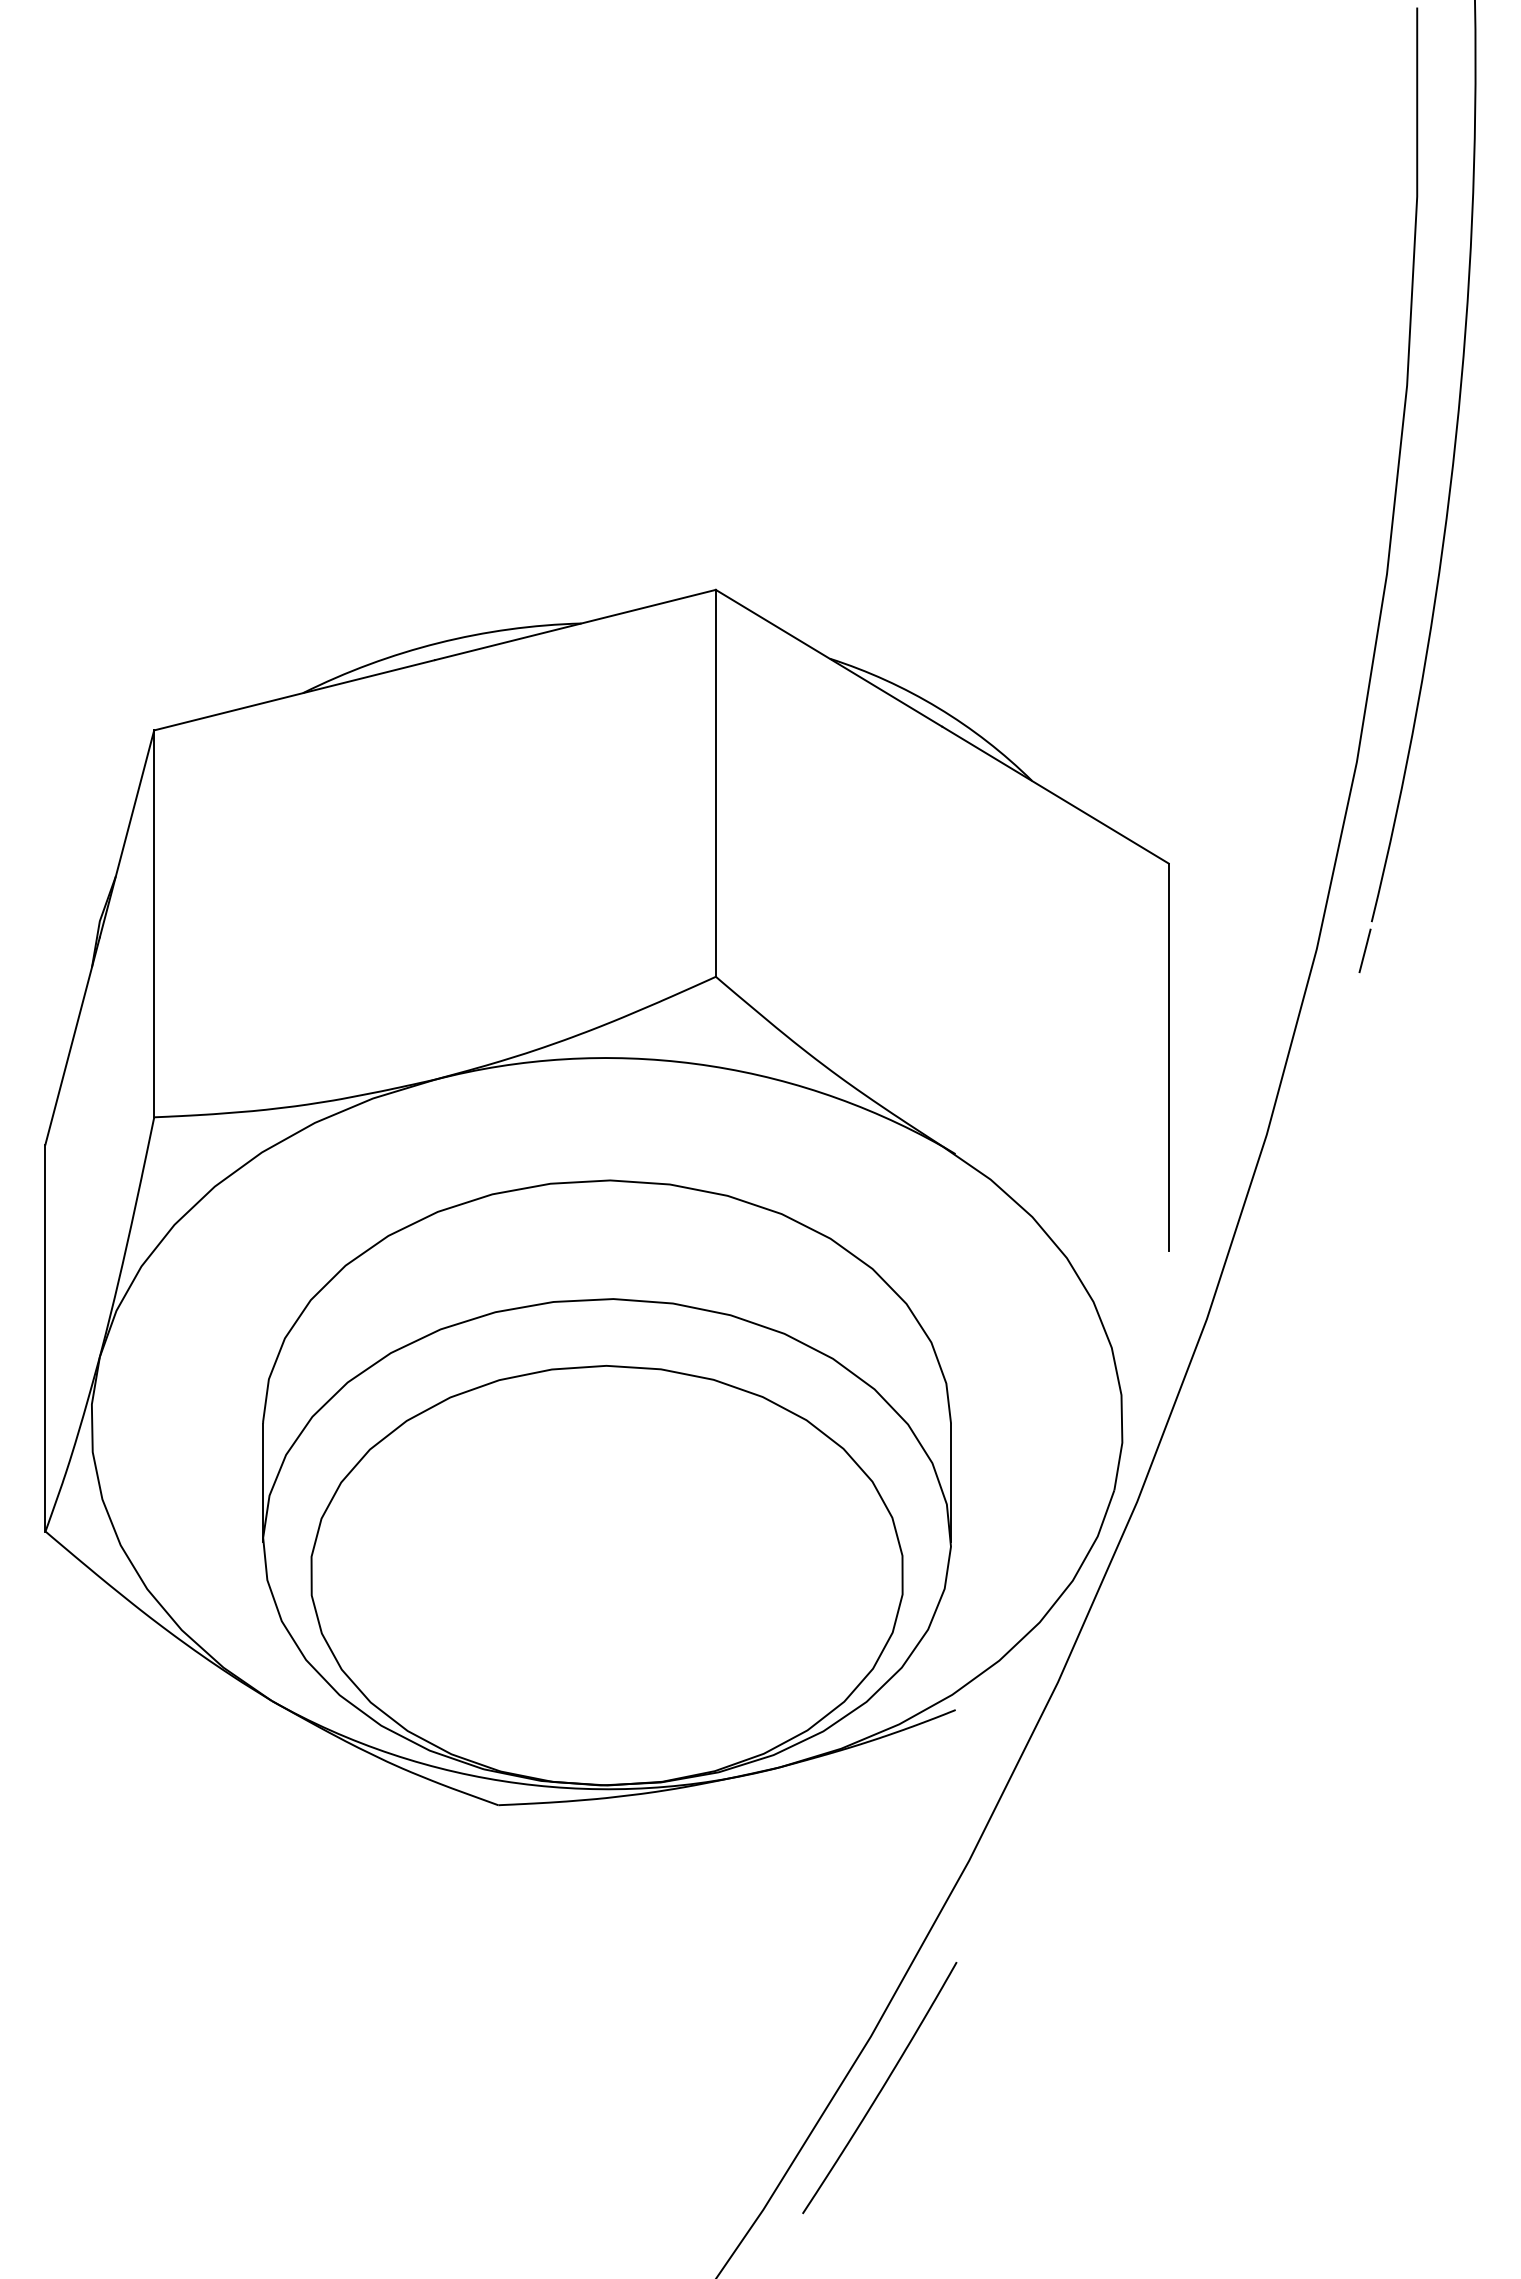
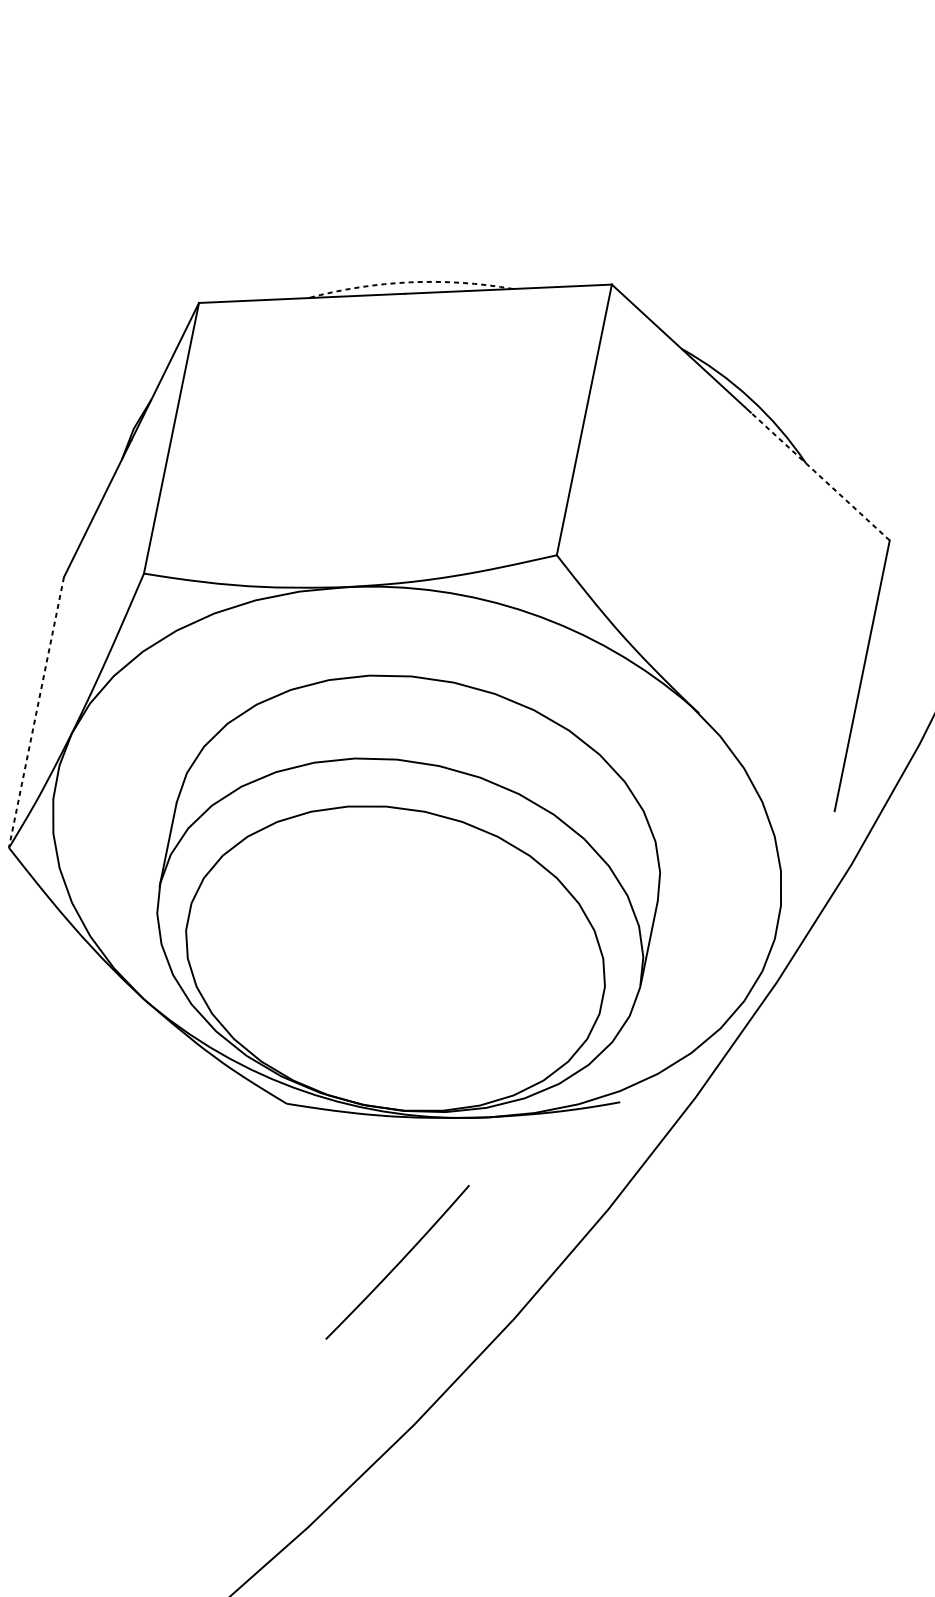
arc: (438, 643) -> (410, 282), solid -> dashed
line: (1055, 794) -> (820, 476), solid -> dashed
line: (45, 1338) -> (36, 712), solid -> dashed
curve: (880, 2089) -> (397, 1263), moved

